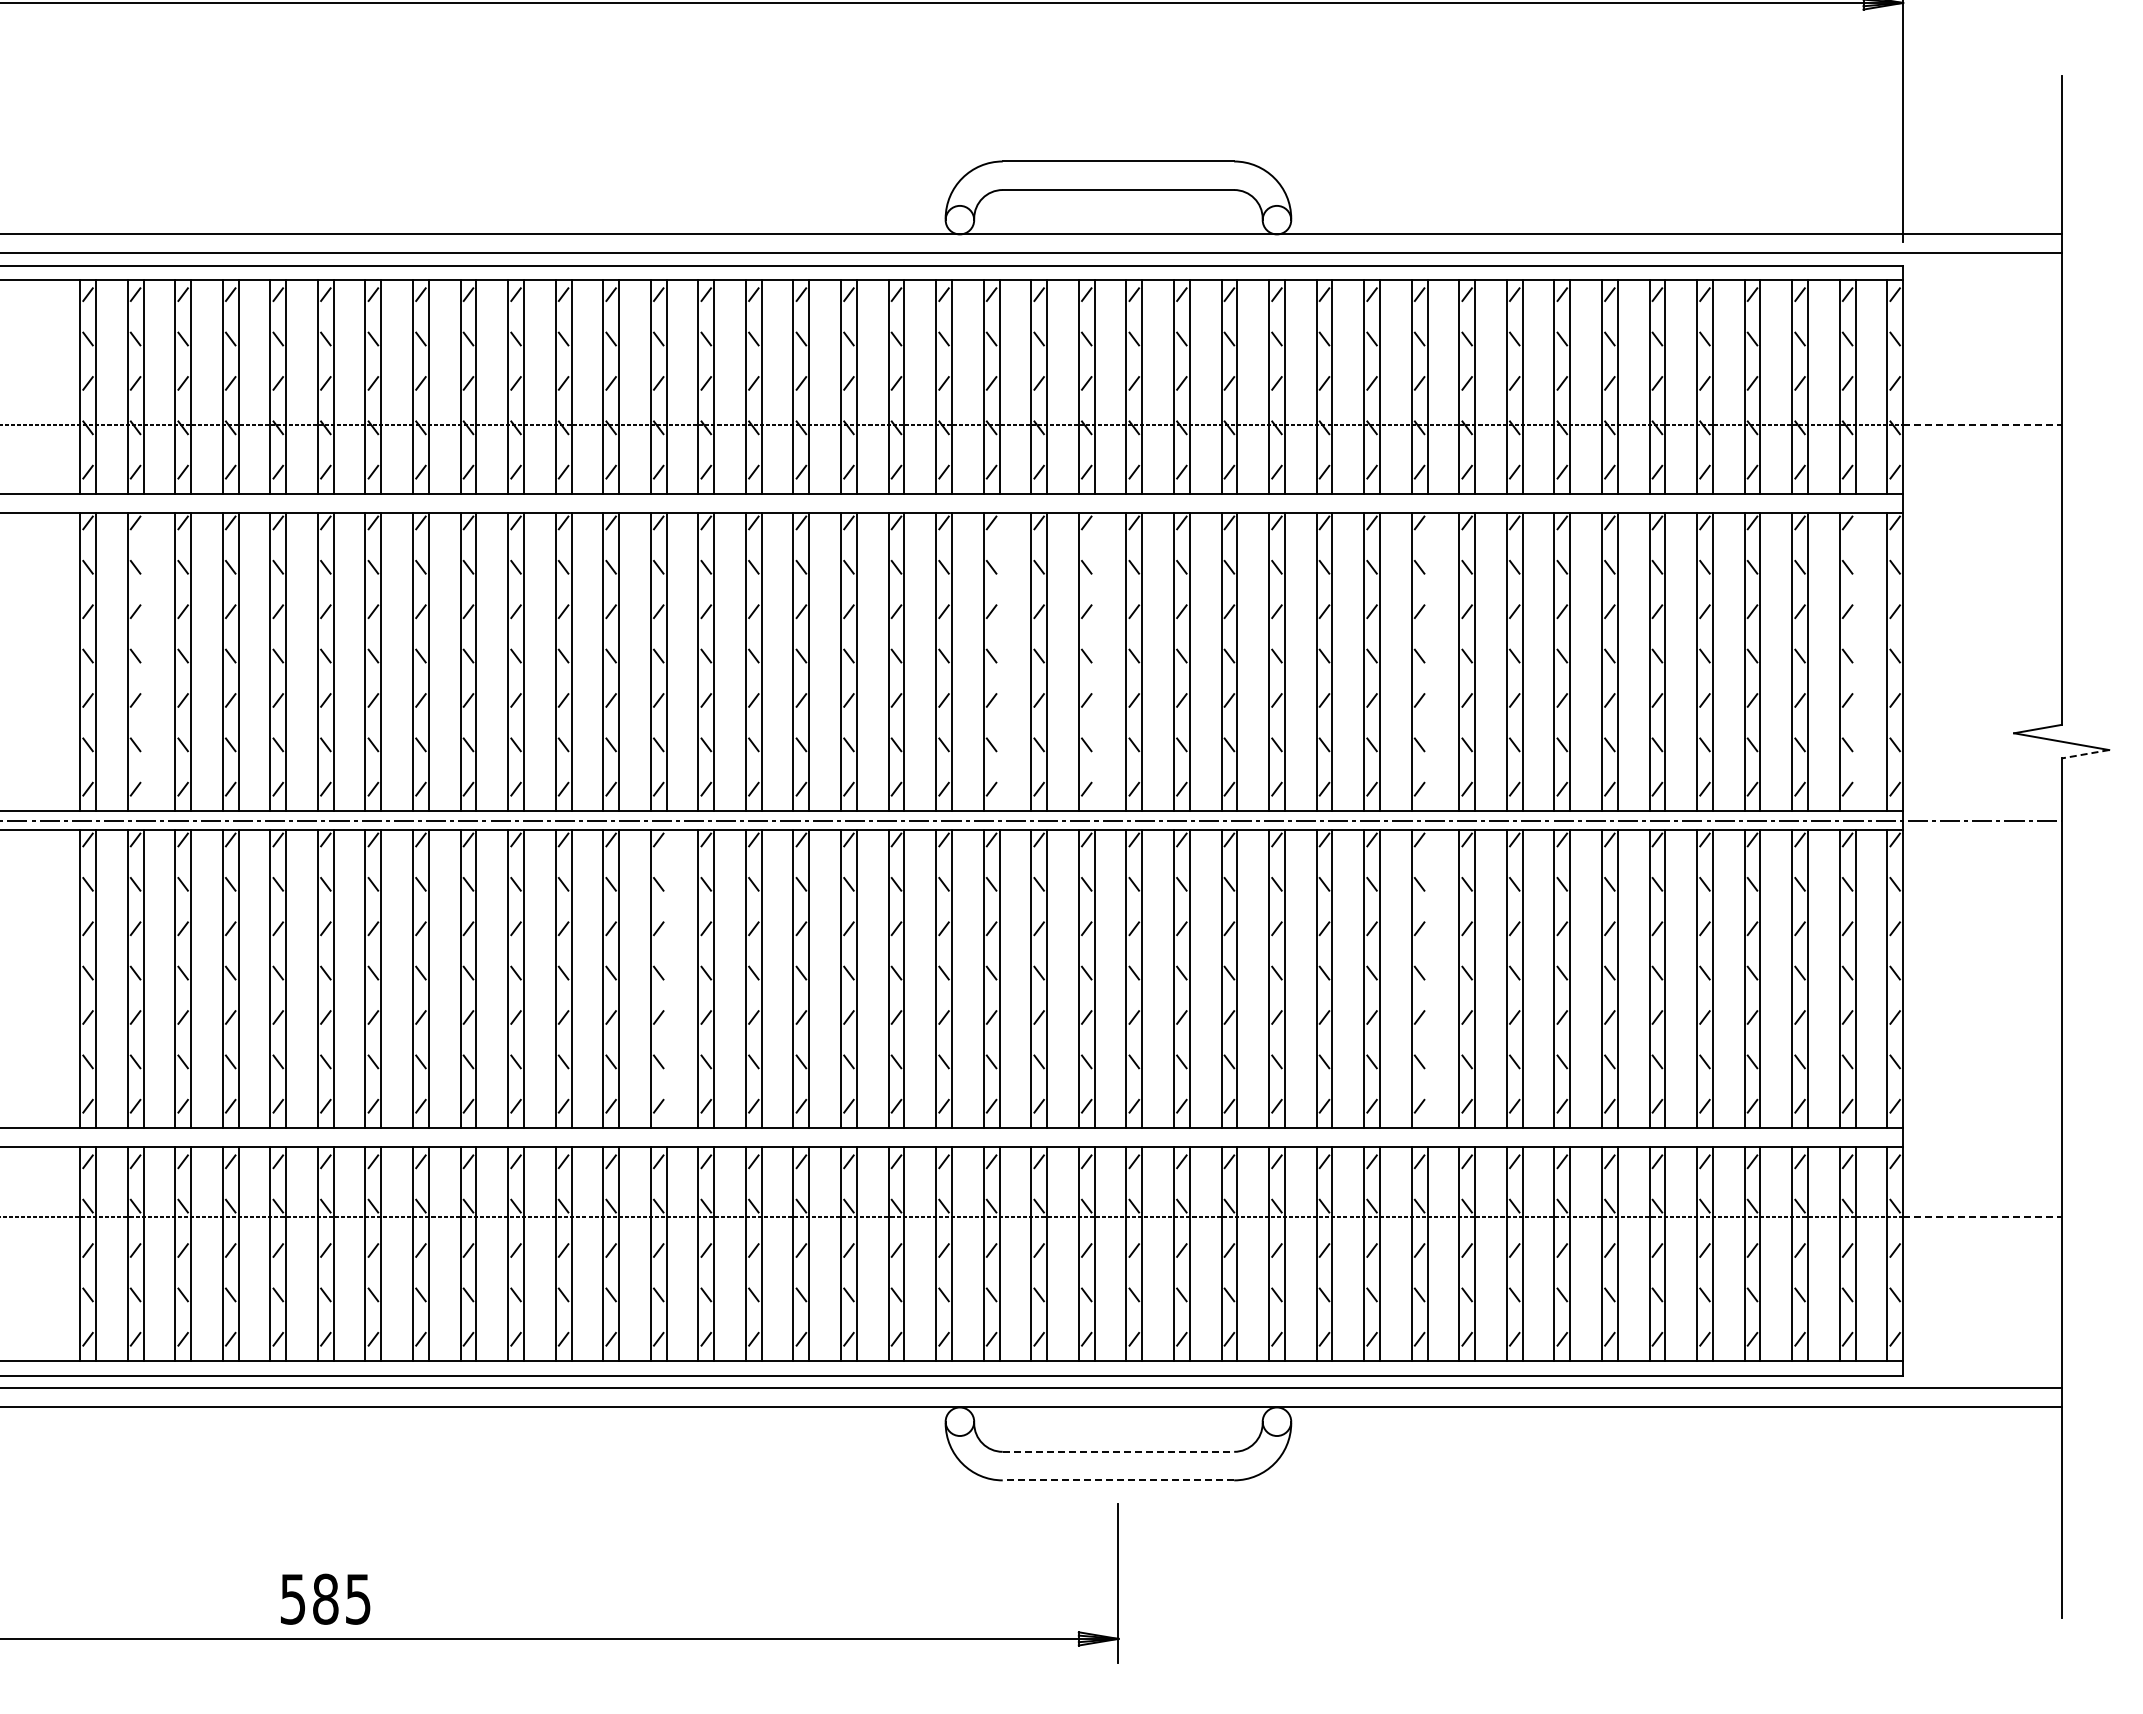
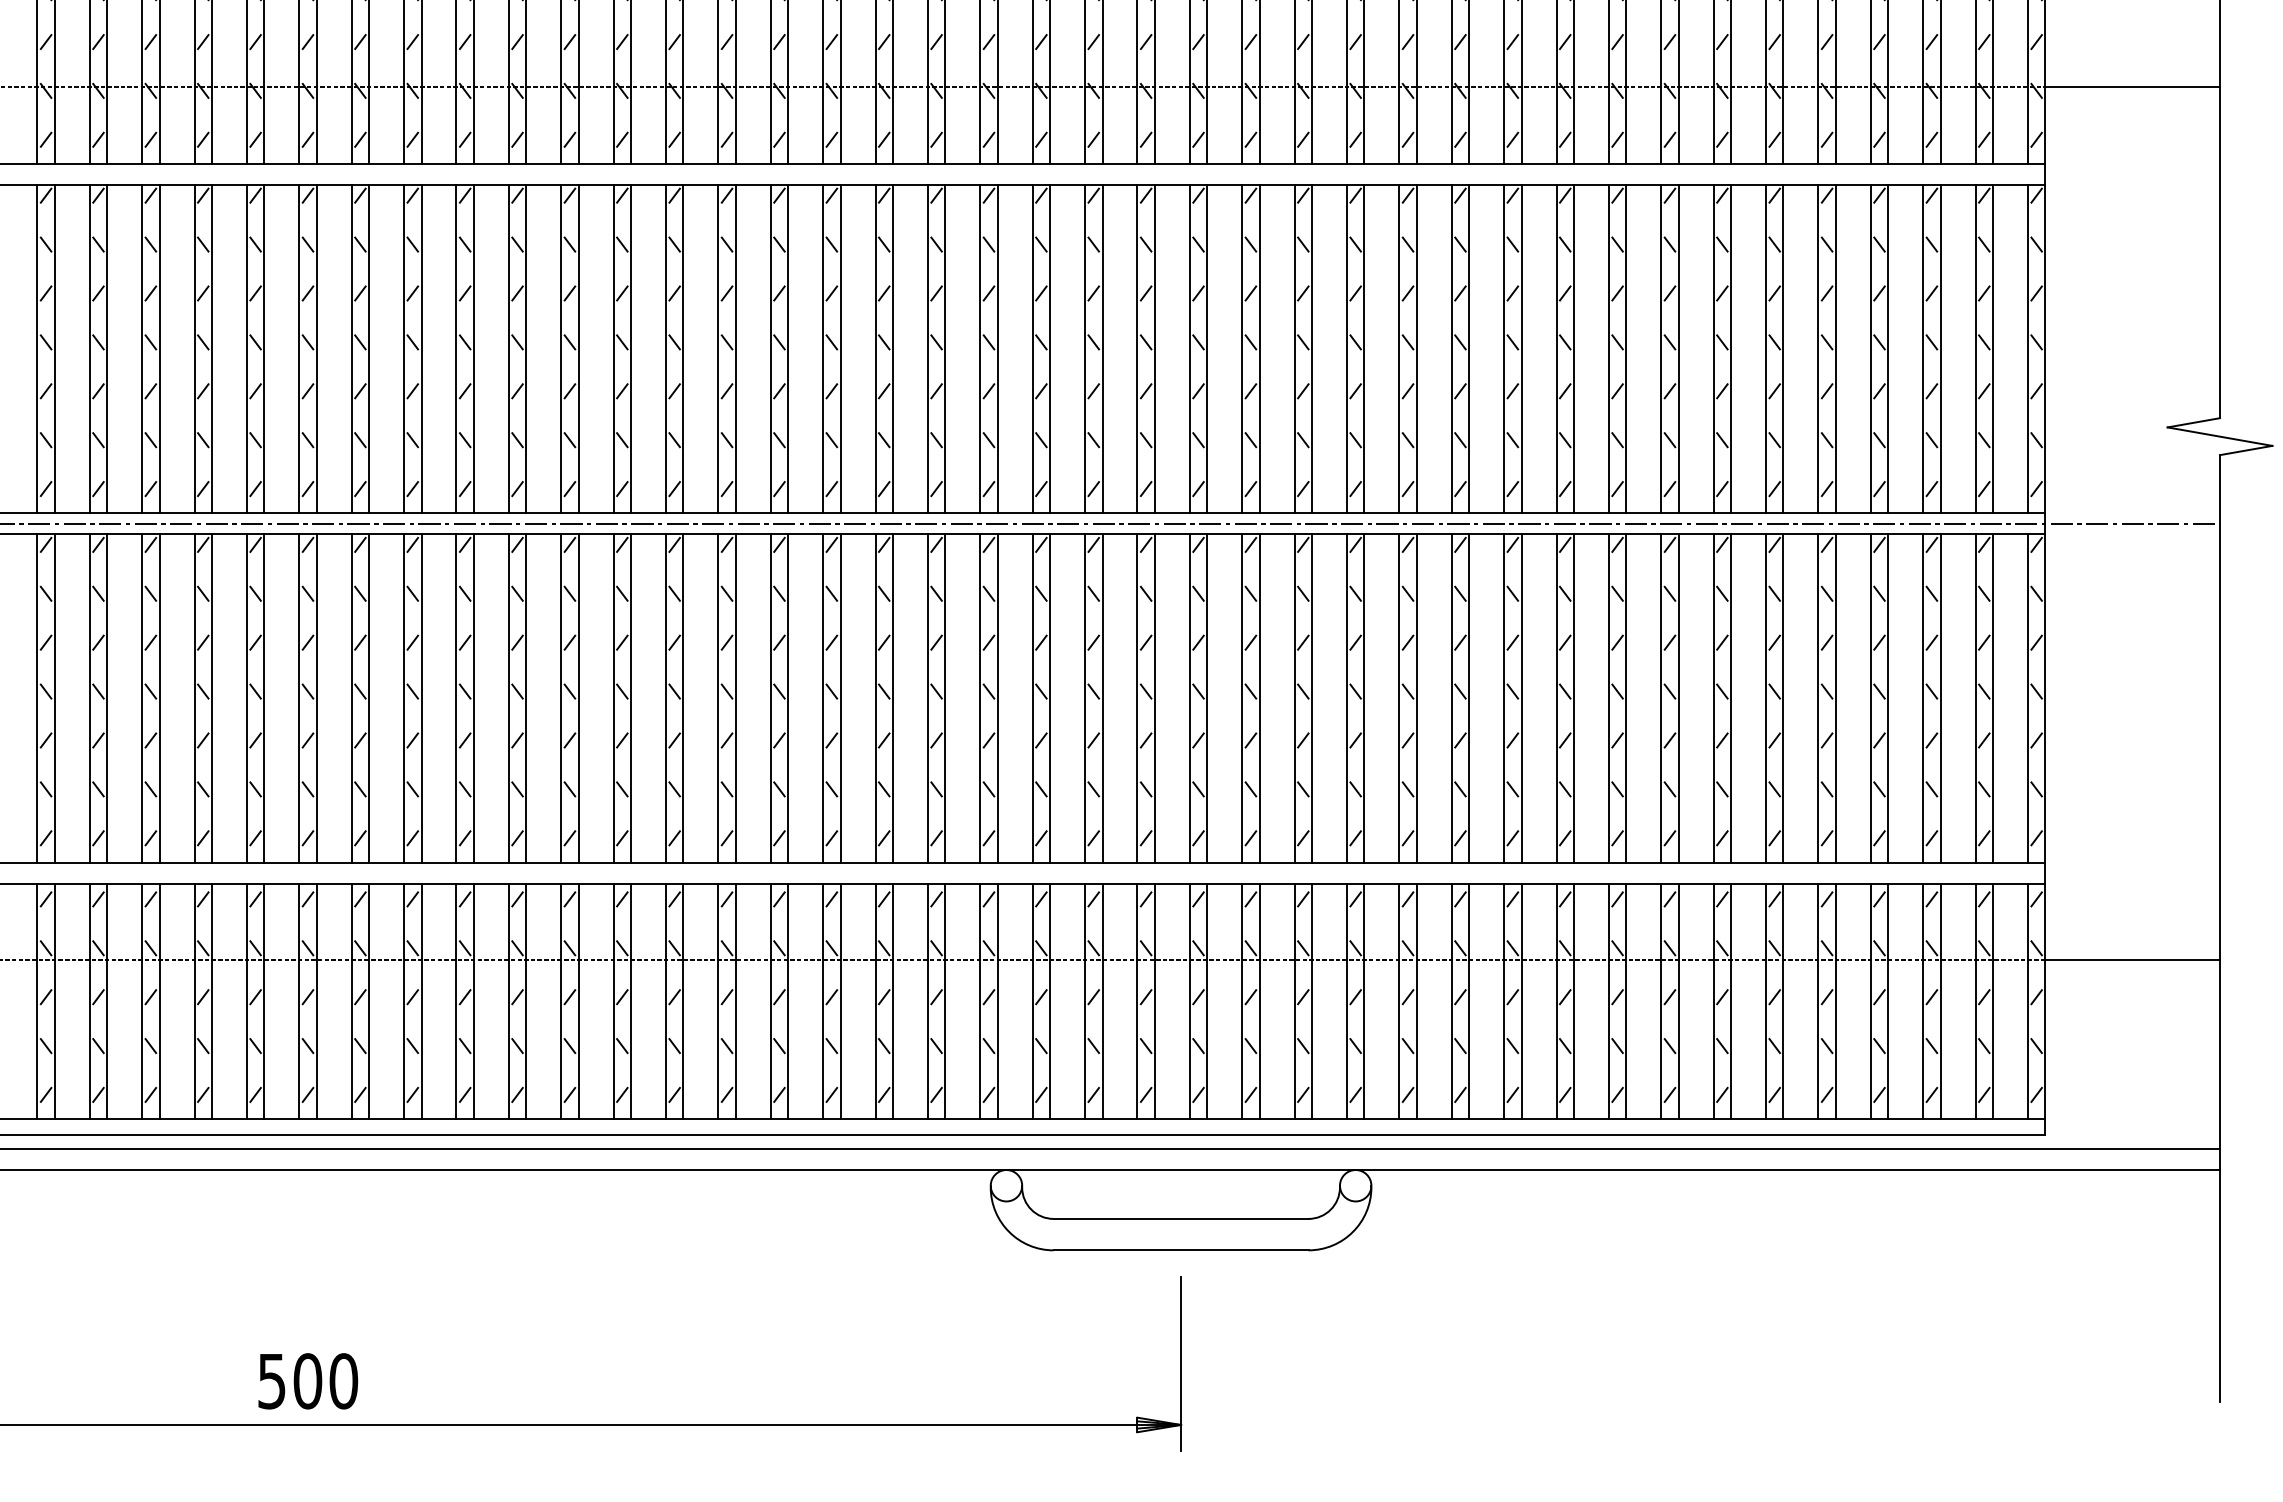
line: (1982, 424) -> (2132, 87), dashed -> solid
line: (143, 662) -> (107, 349), added
line: (999, 662) -> (1050, 349), added
line: (1094, 662) -> (1154, 349), added
line: (1427, 662) -> (1521, 349), added
line: (1855, 662) -> (1992, 349), added
line: (2084, 754) -> (2245, 450), dashed -> solid
line: (666, 979) -> (683, 698), added
line: (1427, 979) -> (1521, 698), added
line: (1982, 1217) -> (2132, 960), dashed -> solid
line: (1118, 1451) -> (1181, 1218), dashed -> solid
line: (1118, 1480) -> (1181, 1250), dashed -> solid
text: (342, 1598) -> (326, 1380), 585 -> 500

